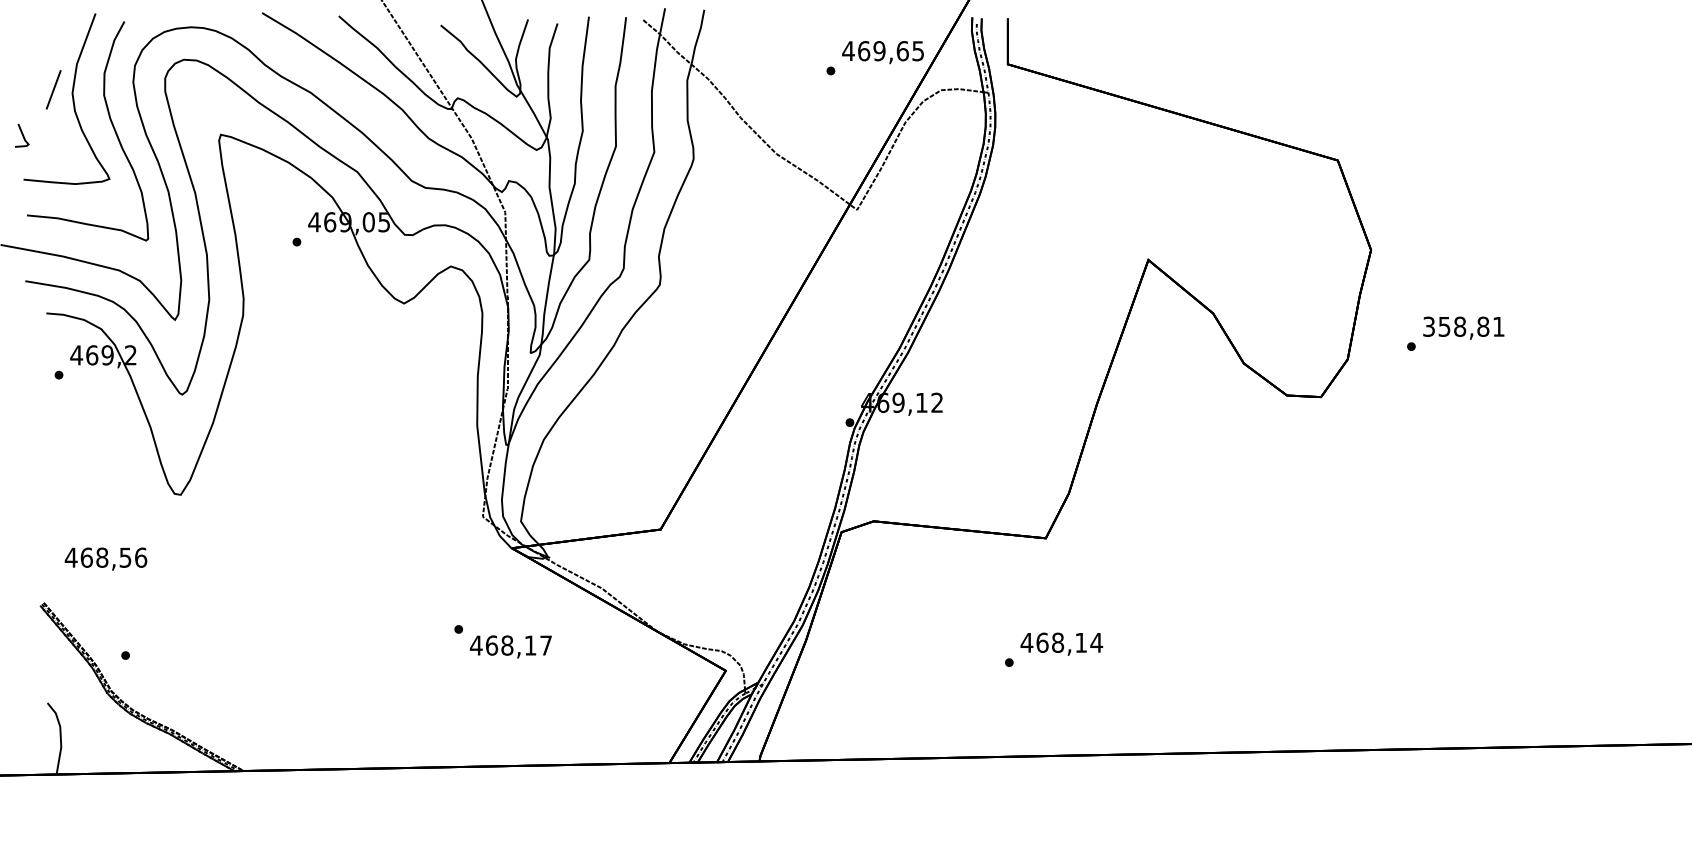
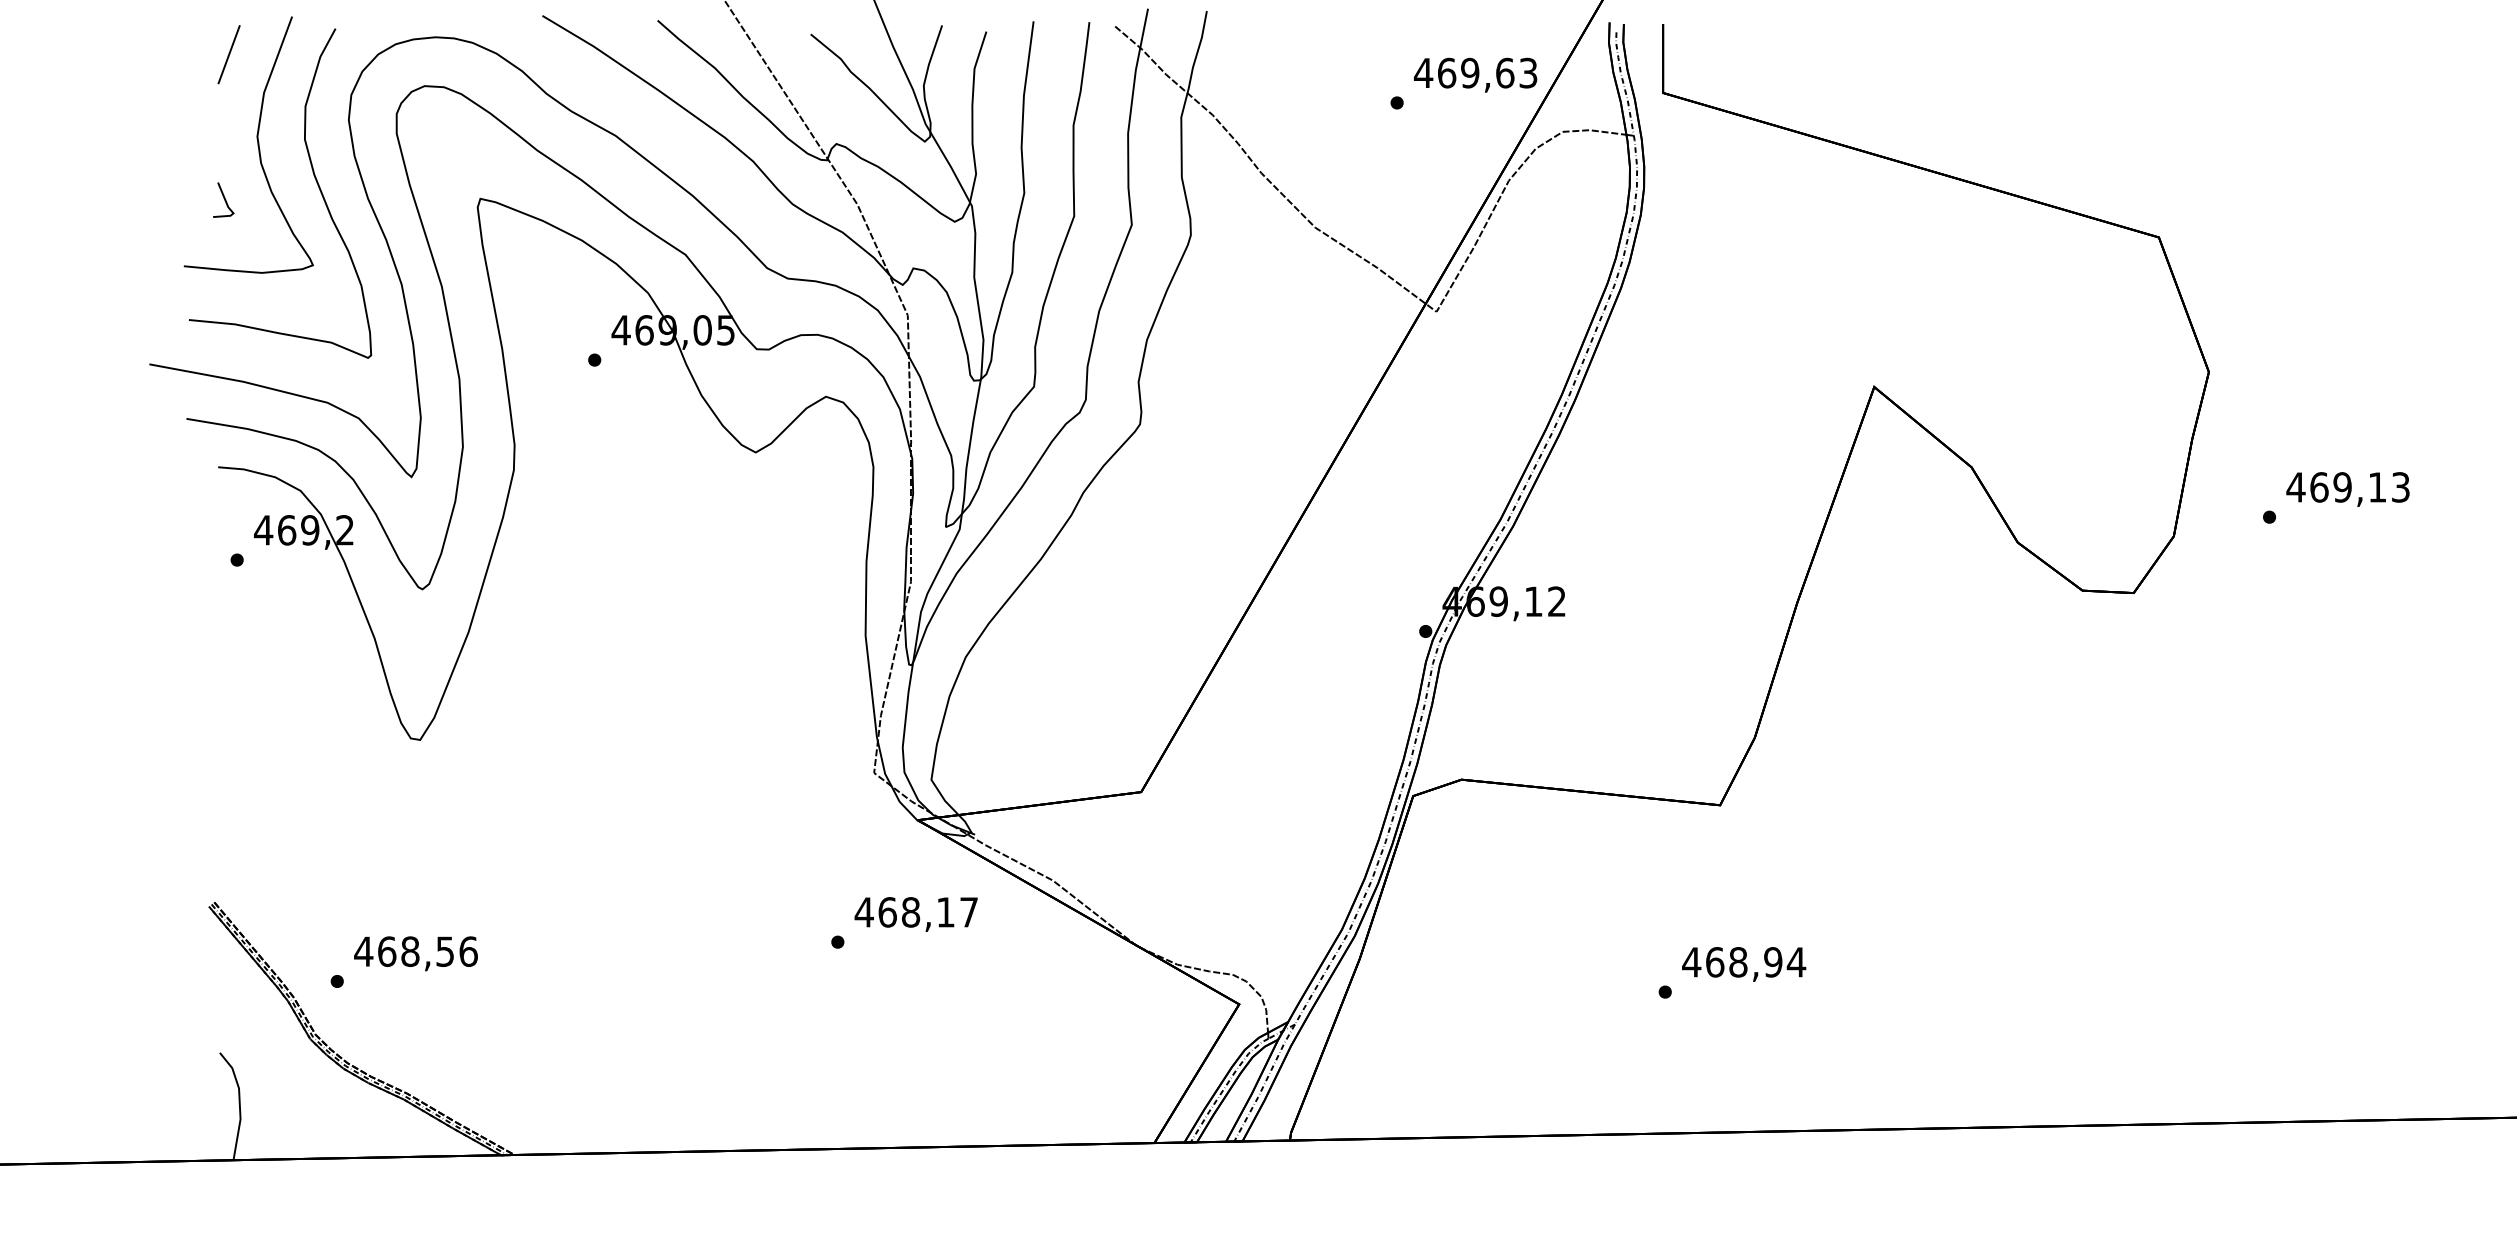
text: (918, 50) -> (1528, 72), 469,65 -> 469,63
line: (53, 89) -> (228, 54), moved
line: (22, 135) -> (224, 199), moved
text: (1463, 326) -> (2347, 486), 358,81 -> 469,13
text: (105, 558) -> (415, 952), moved
text: (1081, 642) -> (1773, 961), 468,14 -> 468,94
text: (510, 646) -> (915, 913), moved

